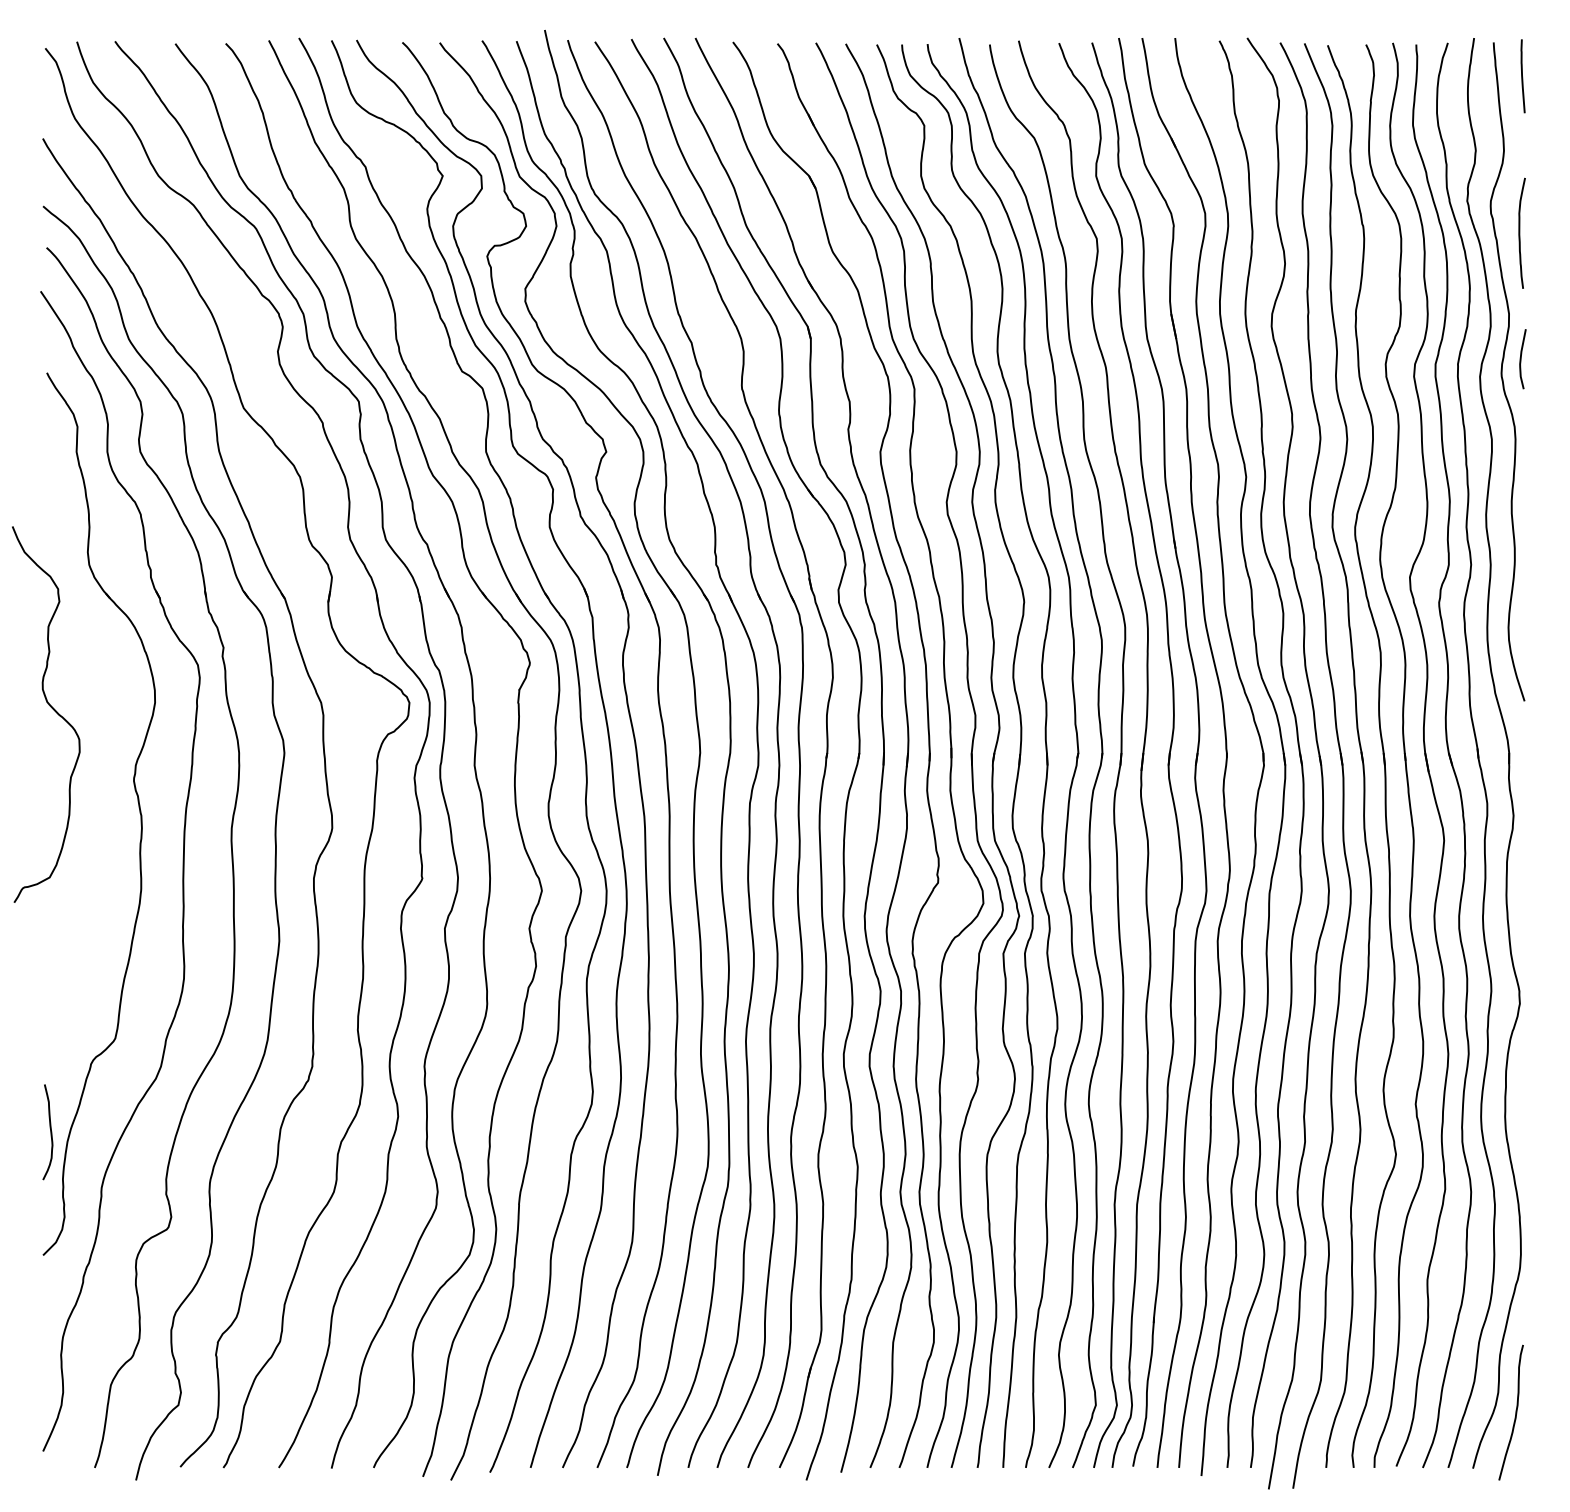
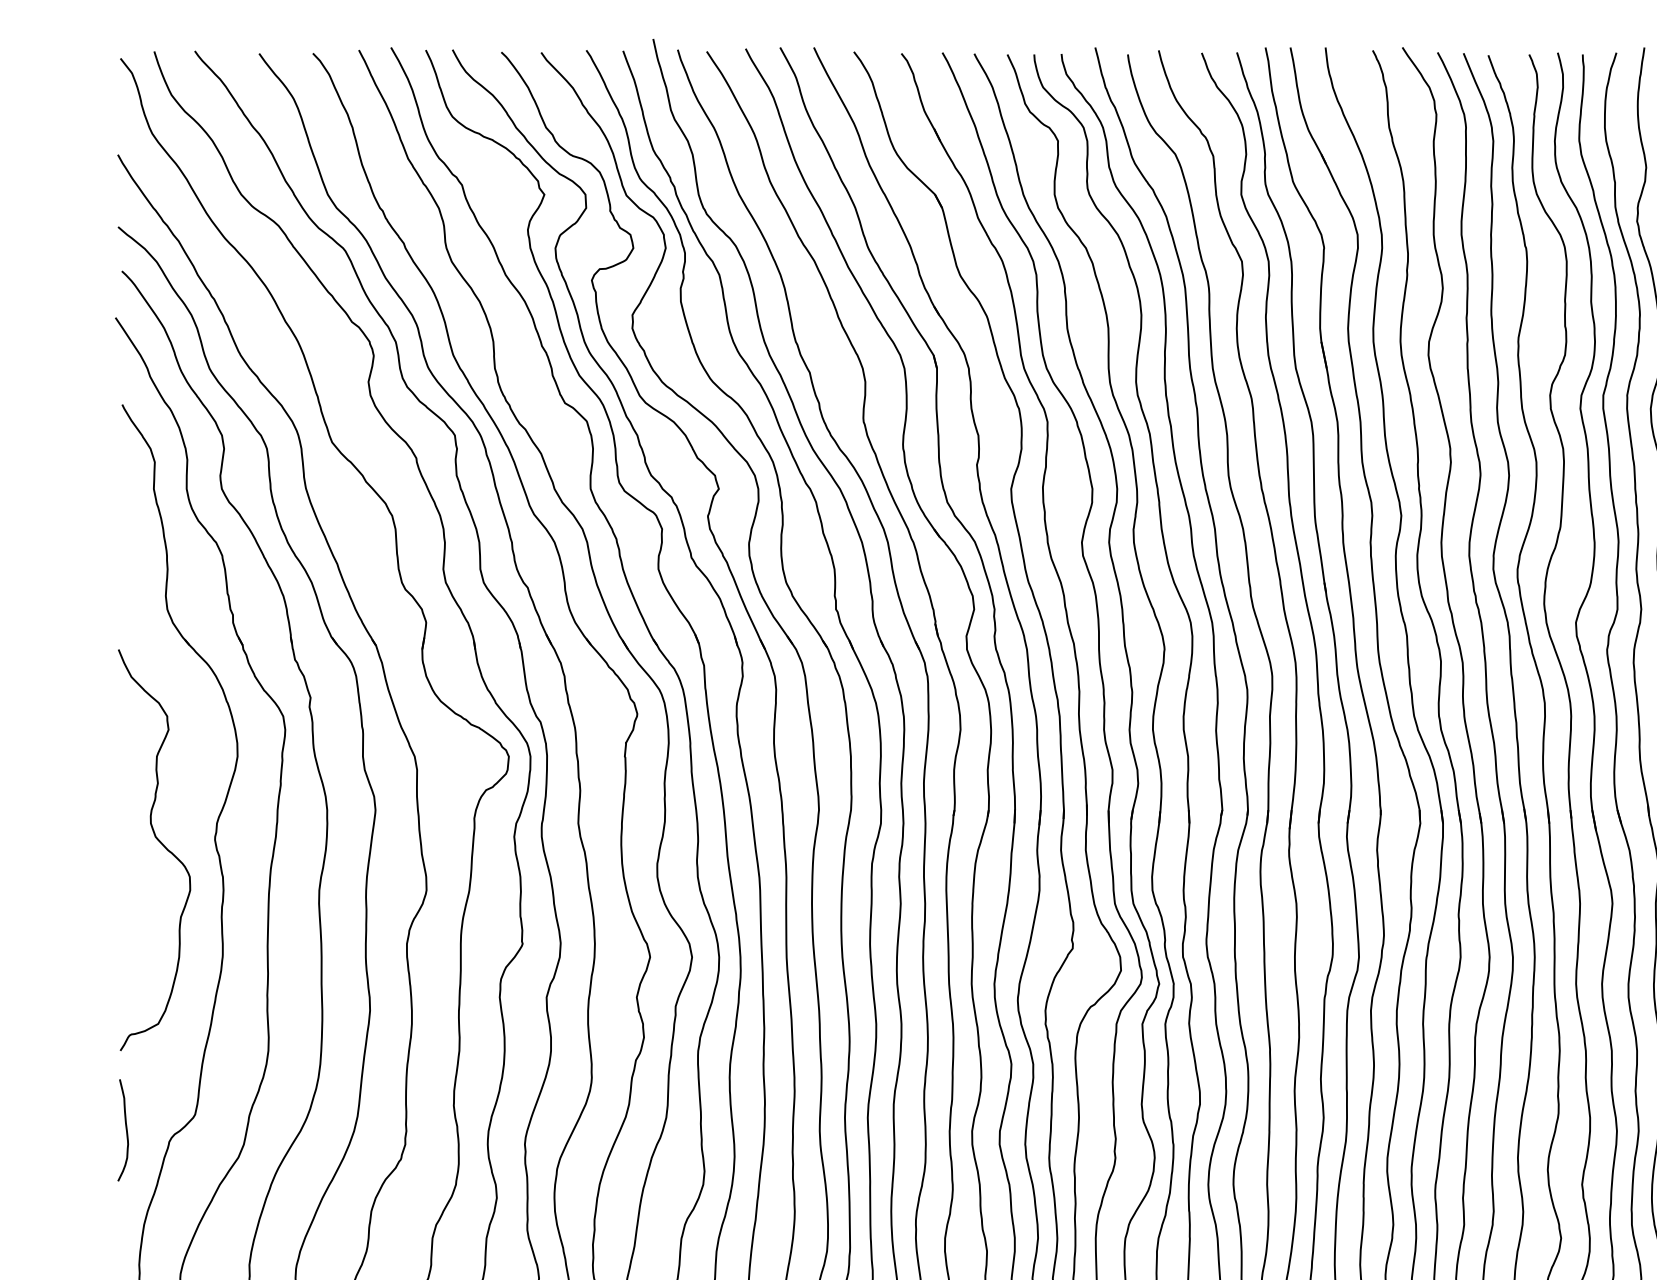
curve: (51, 708) -> (160, 843), moved
curve: (50, 1132) -> (126, 1130), moved

